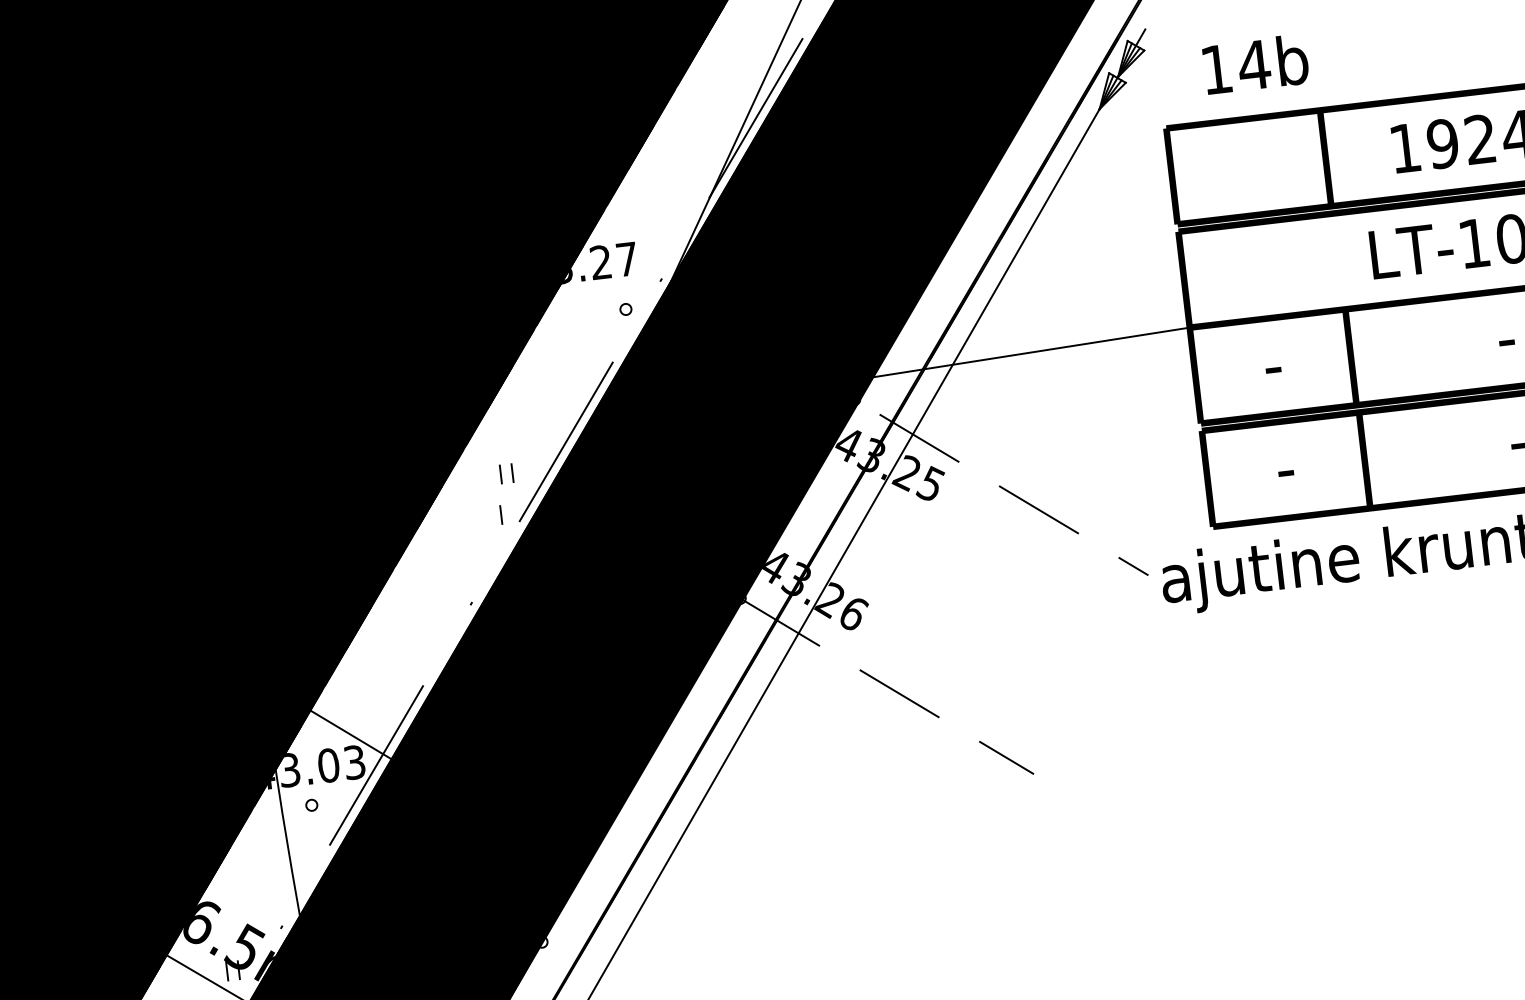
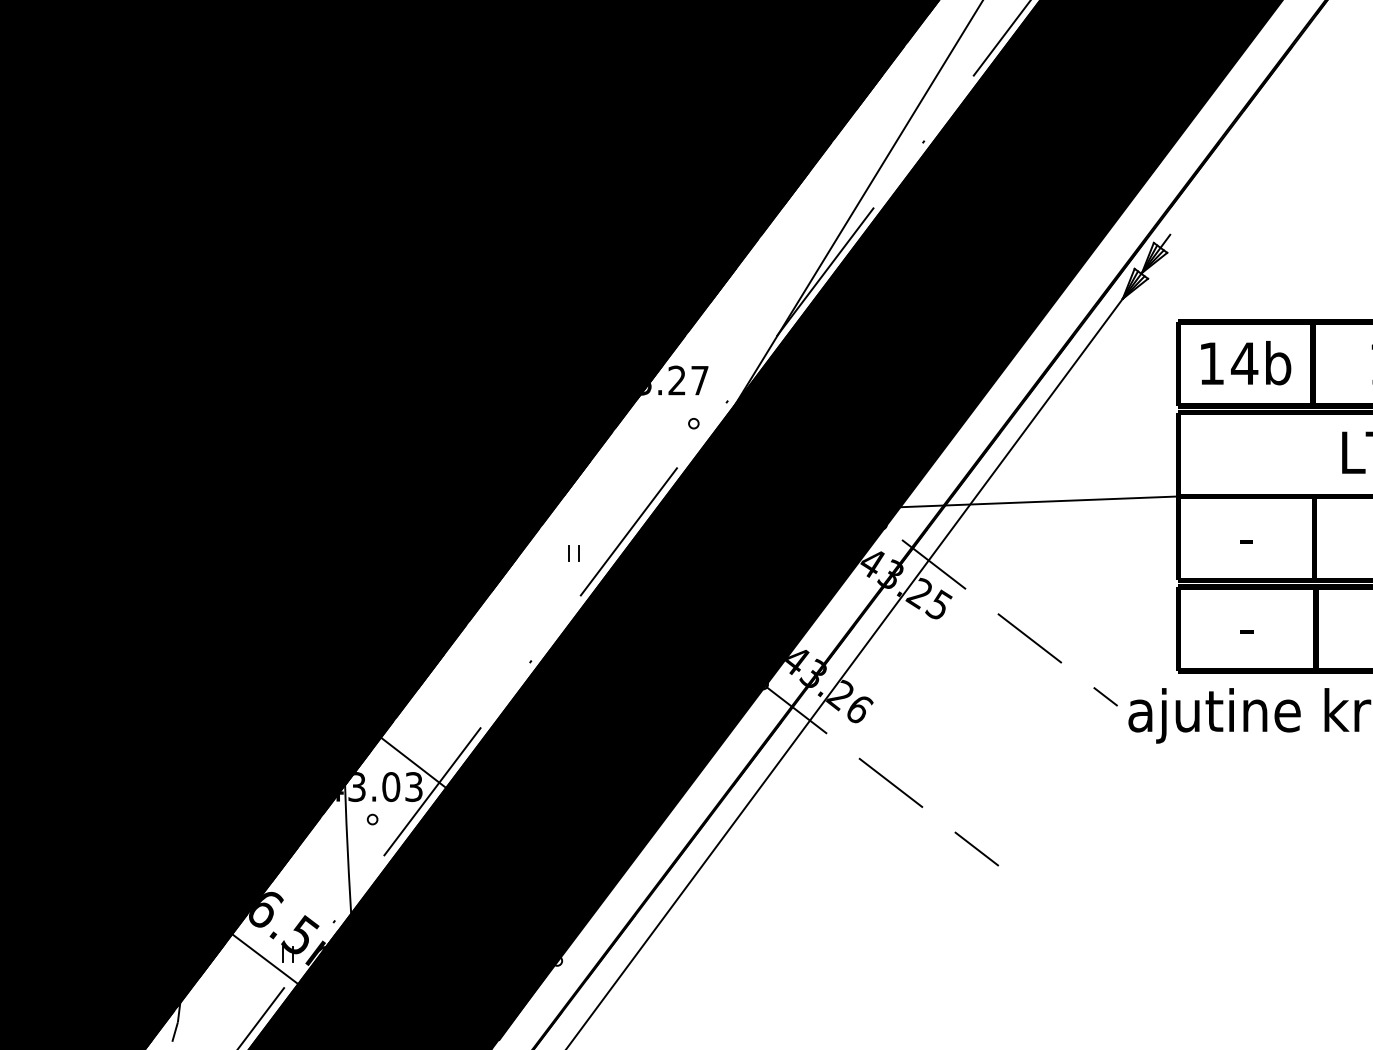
text: (1256, 64) -> (1246, 363), moved
line: (500, 515) -> (564, 588), removed

